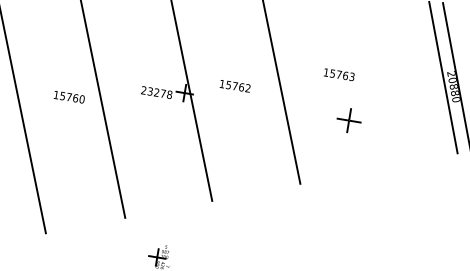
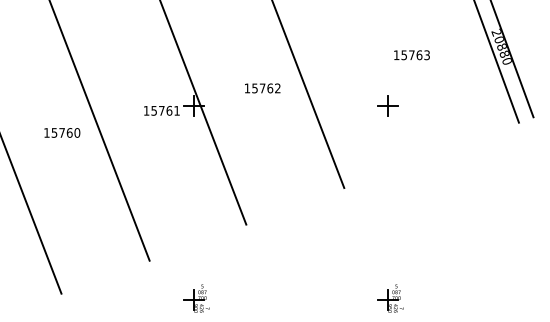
text: (338, 74) -> (411, 55), moved
text: (235, 86) -> (262, 88), moved
text: (156, 92) -> (161, 110), 23278 -> 15761
part: (348, 120) -> (387, 105), size x0.71

